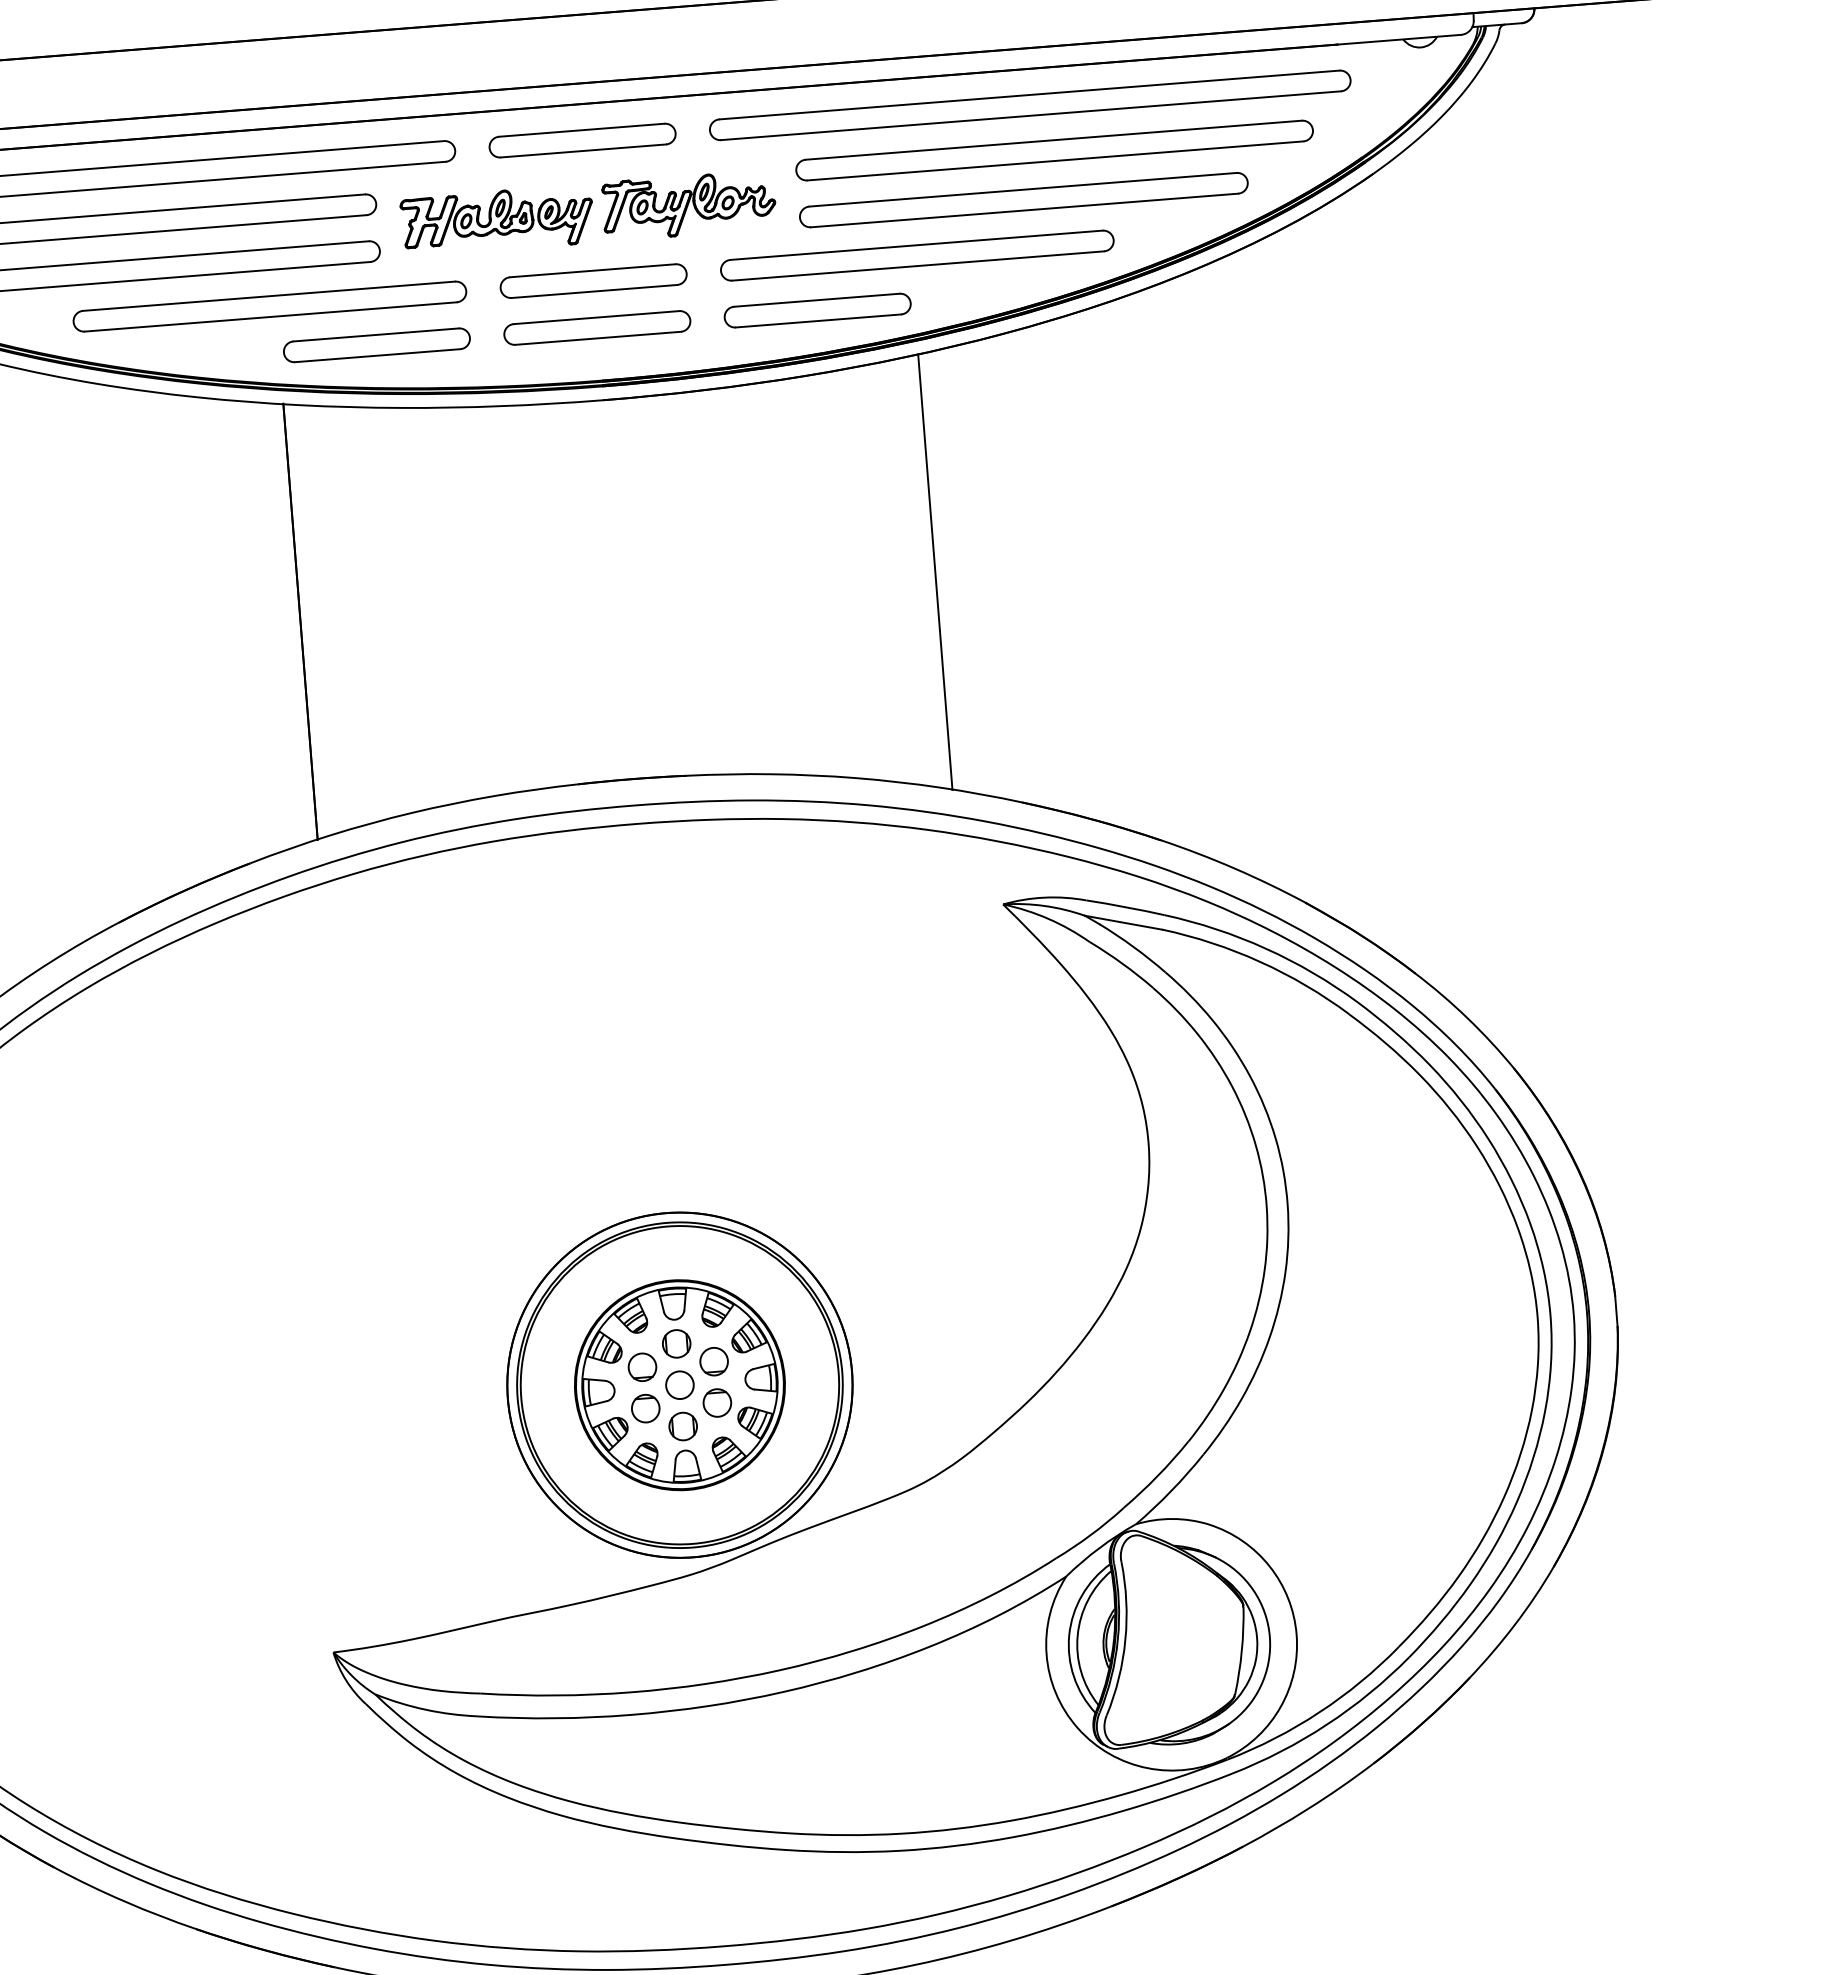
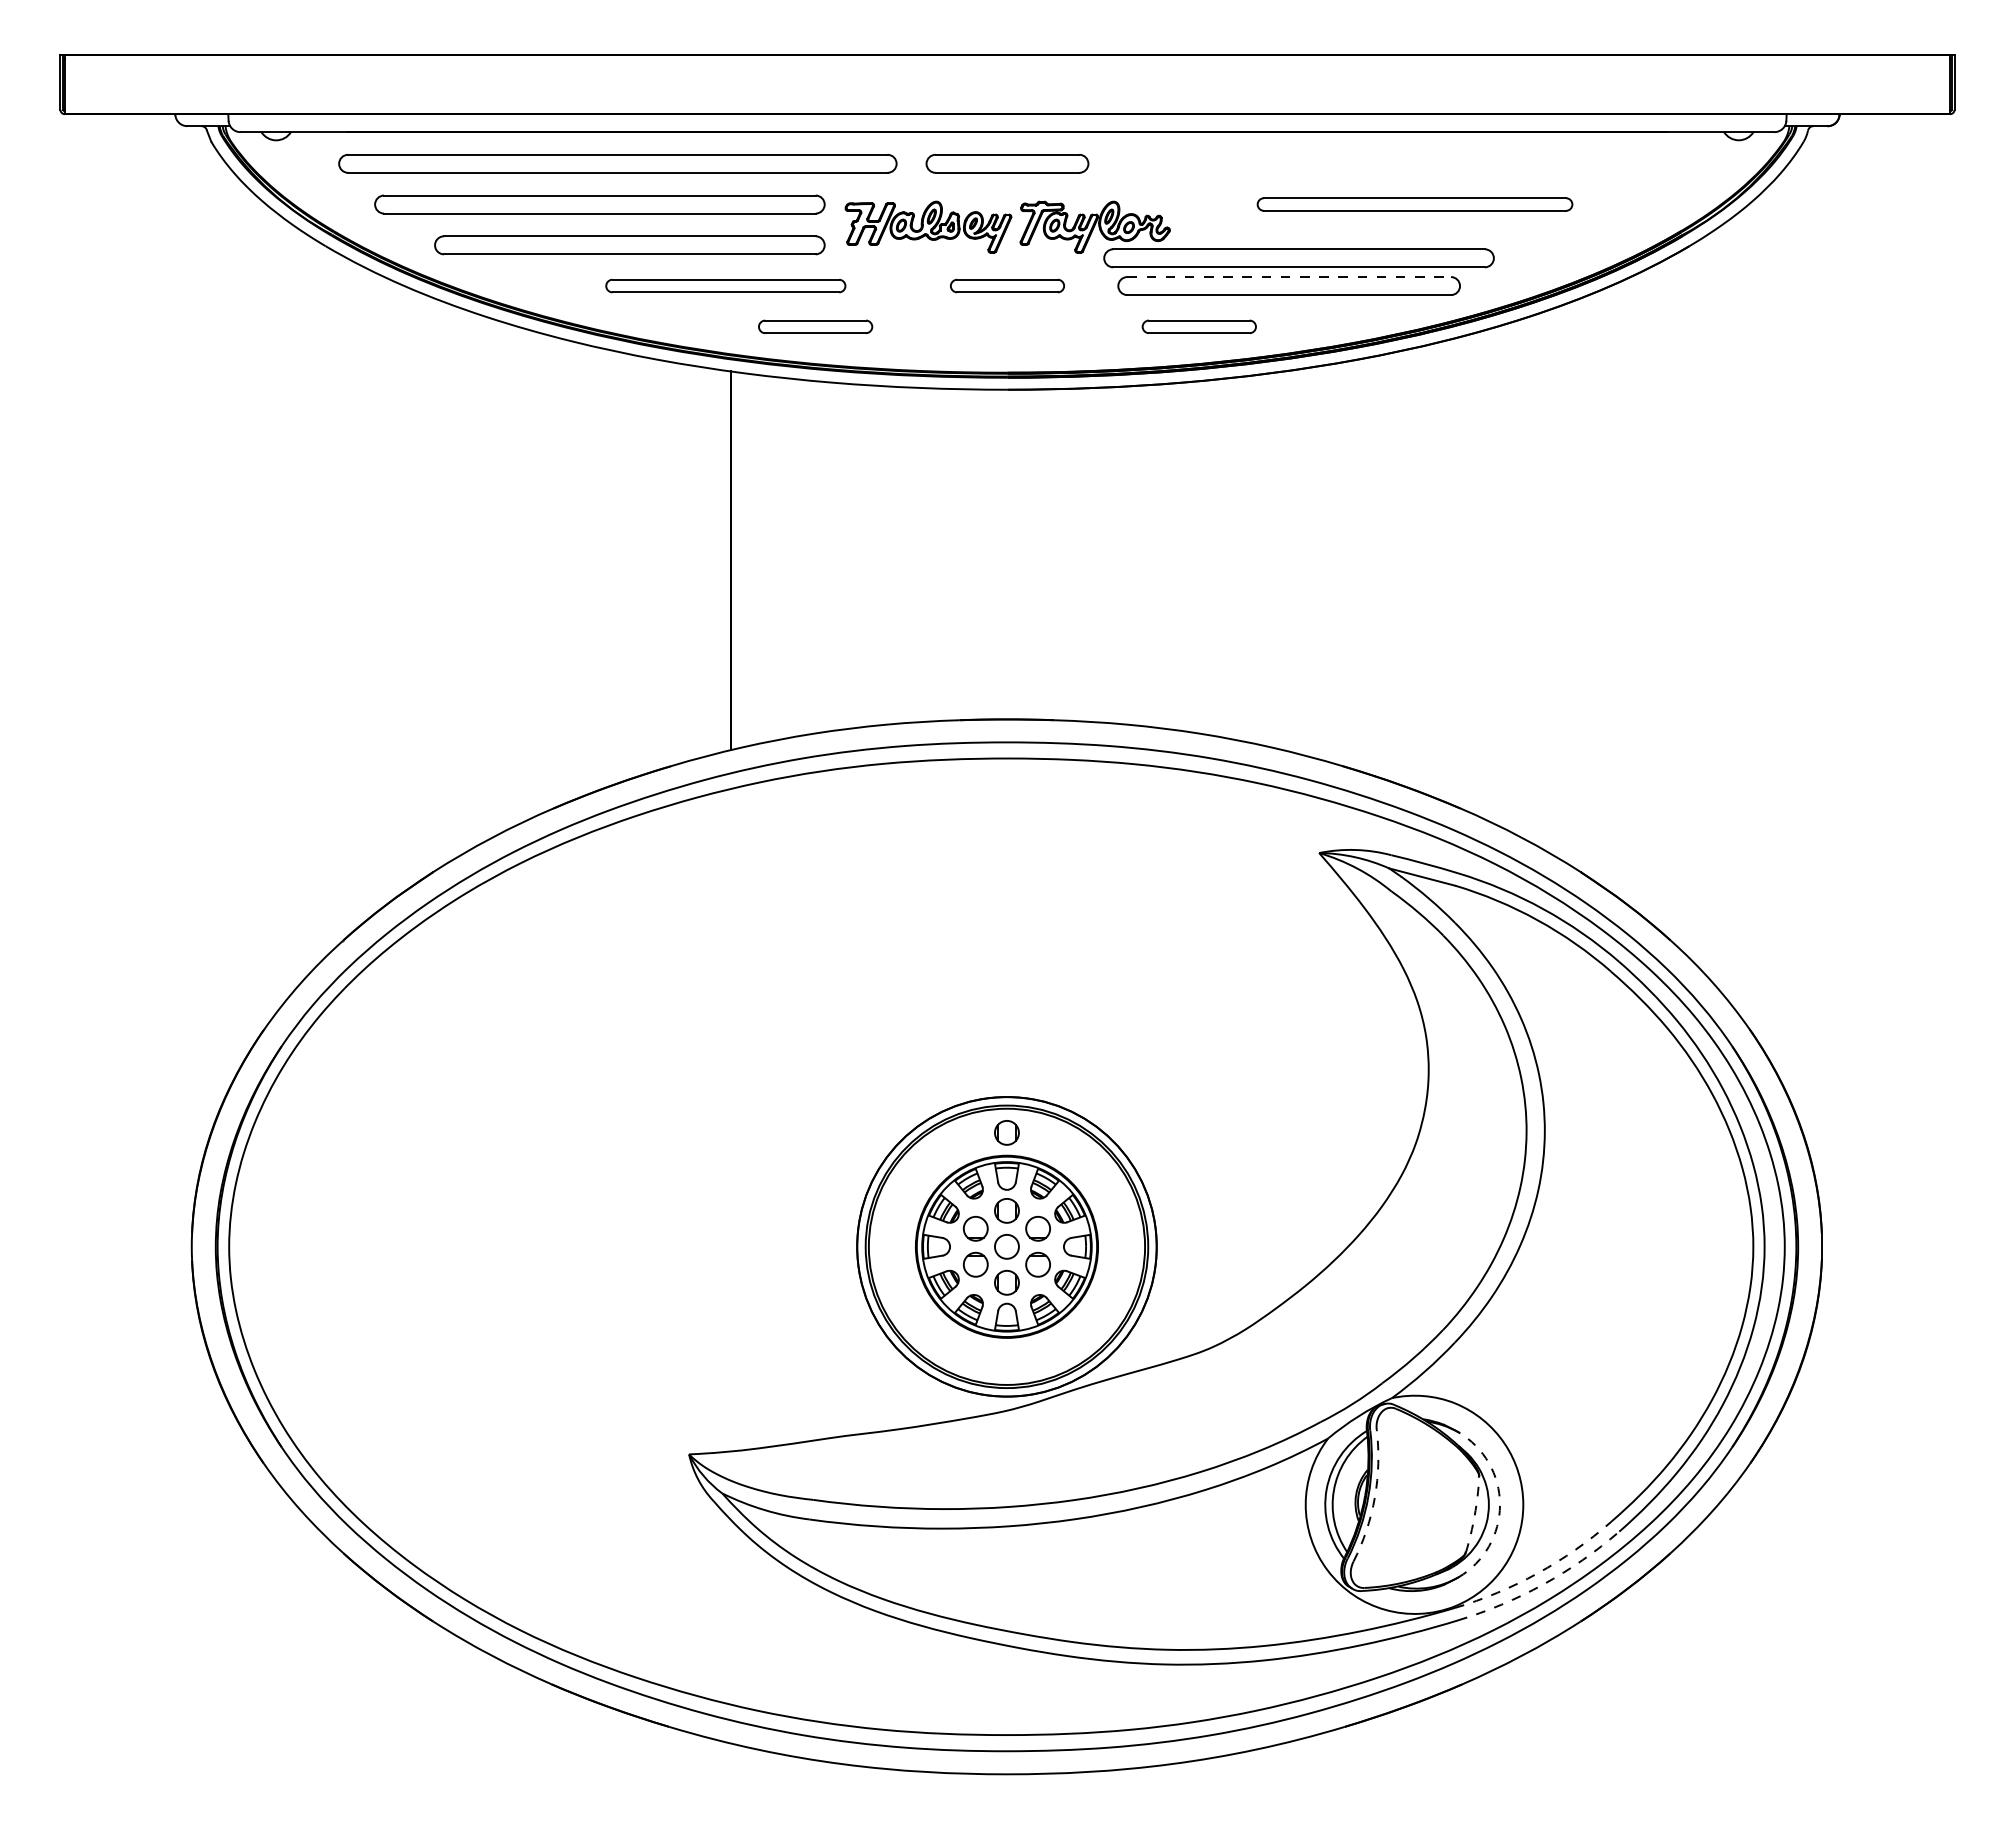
part: (1029, 105) -> (1396, 163), removed
part: (1054, 150) -> (1414, 204), size x0.7
part: (1023, 200) -> (1298, 258), moved
line: (916, 245) -> (1289, 277), solid -> dashed
part: (593, 280) -> (1007, 285), size x0.7
part: (269, 305) -> (725, 285), size x0.7
part: (817, 310) -> (1199, 326), size x0.7
part: (597, 327) -> (1007, 326), removed
part: (376, 344) -> (815, 326), size x0.7
line: (935, 571) -> (1283, 560), removed
part: (669, 1253) -> (1006, 1132), added
arc: (1270, 1636) -> (1500, 1504), solid -> dashed
arc: (1124, 1640) -> (1374, 1497), solid -> dashed
arc: (1241, 1651) -> (1474, 1515), solid -> dashed
arc: (1319, 1712) -> (1537, 1573), solid -> dashed
arc: (1327, 1724) -> (1543, 1584), solid -> dashed

